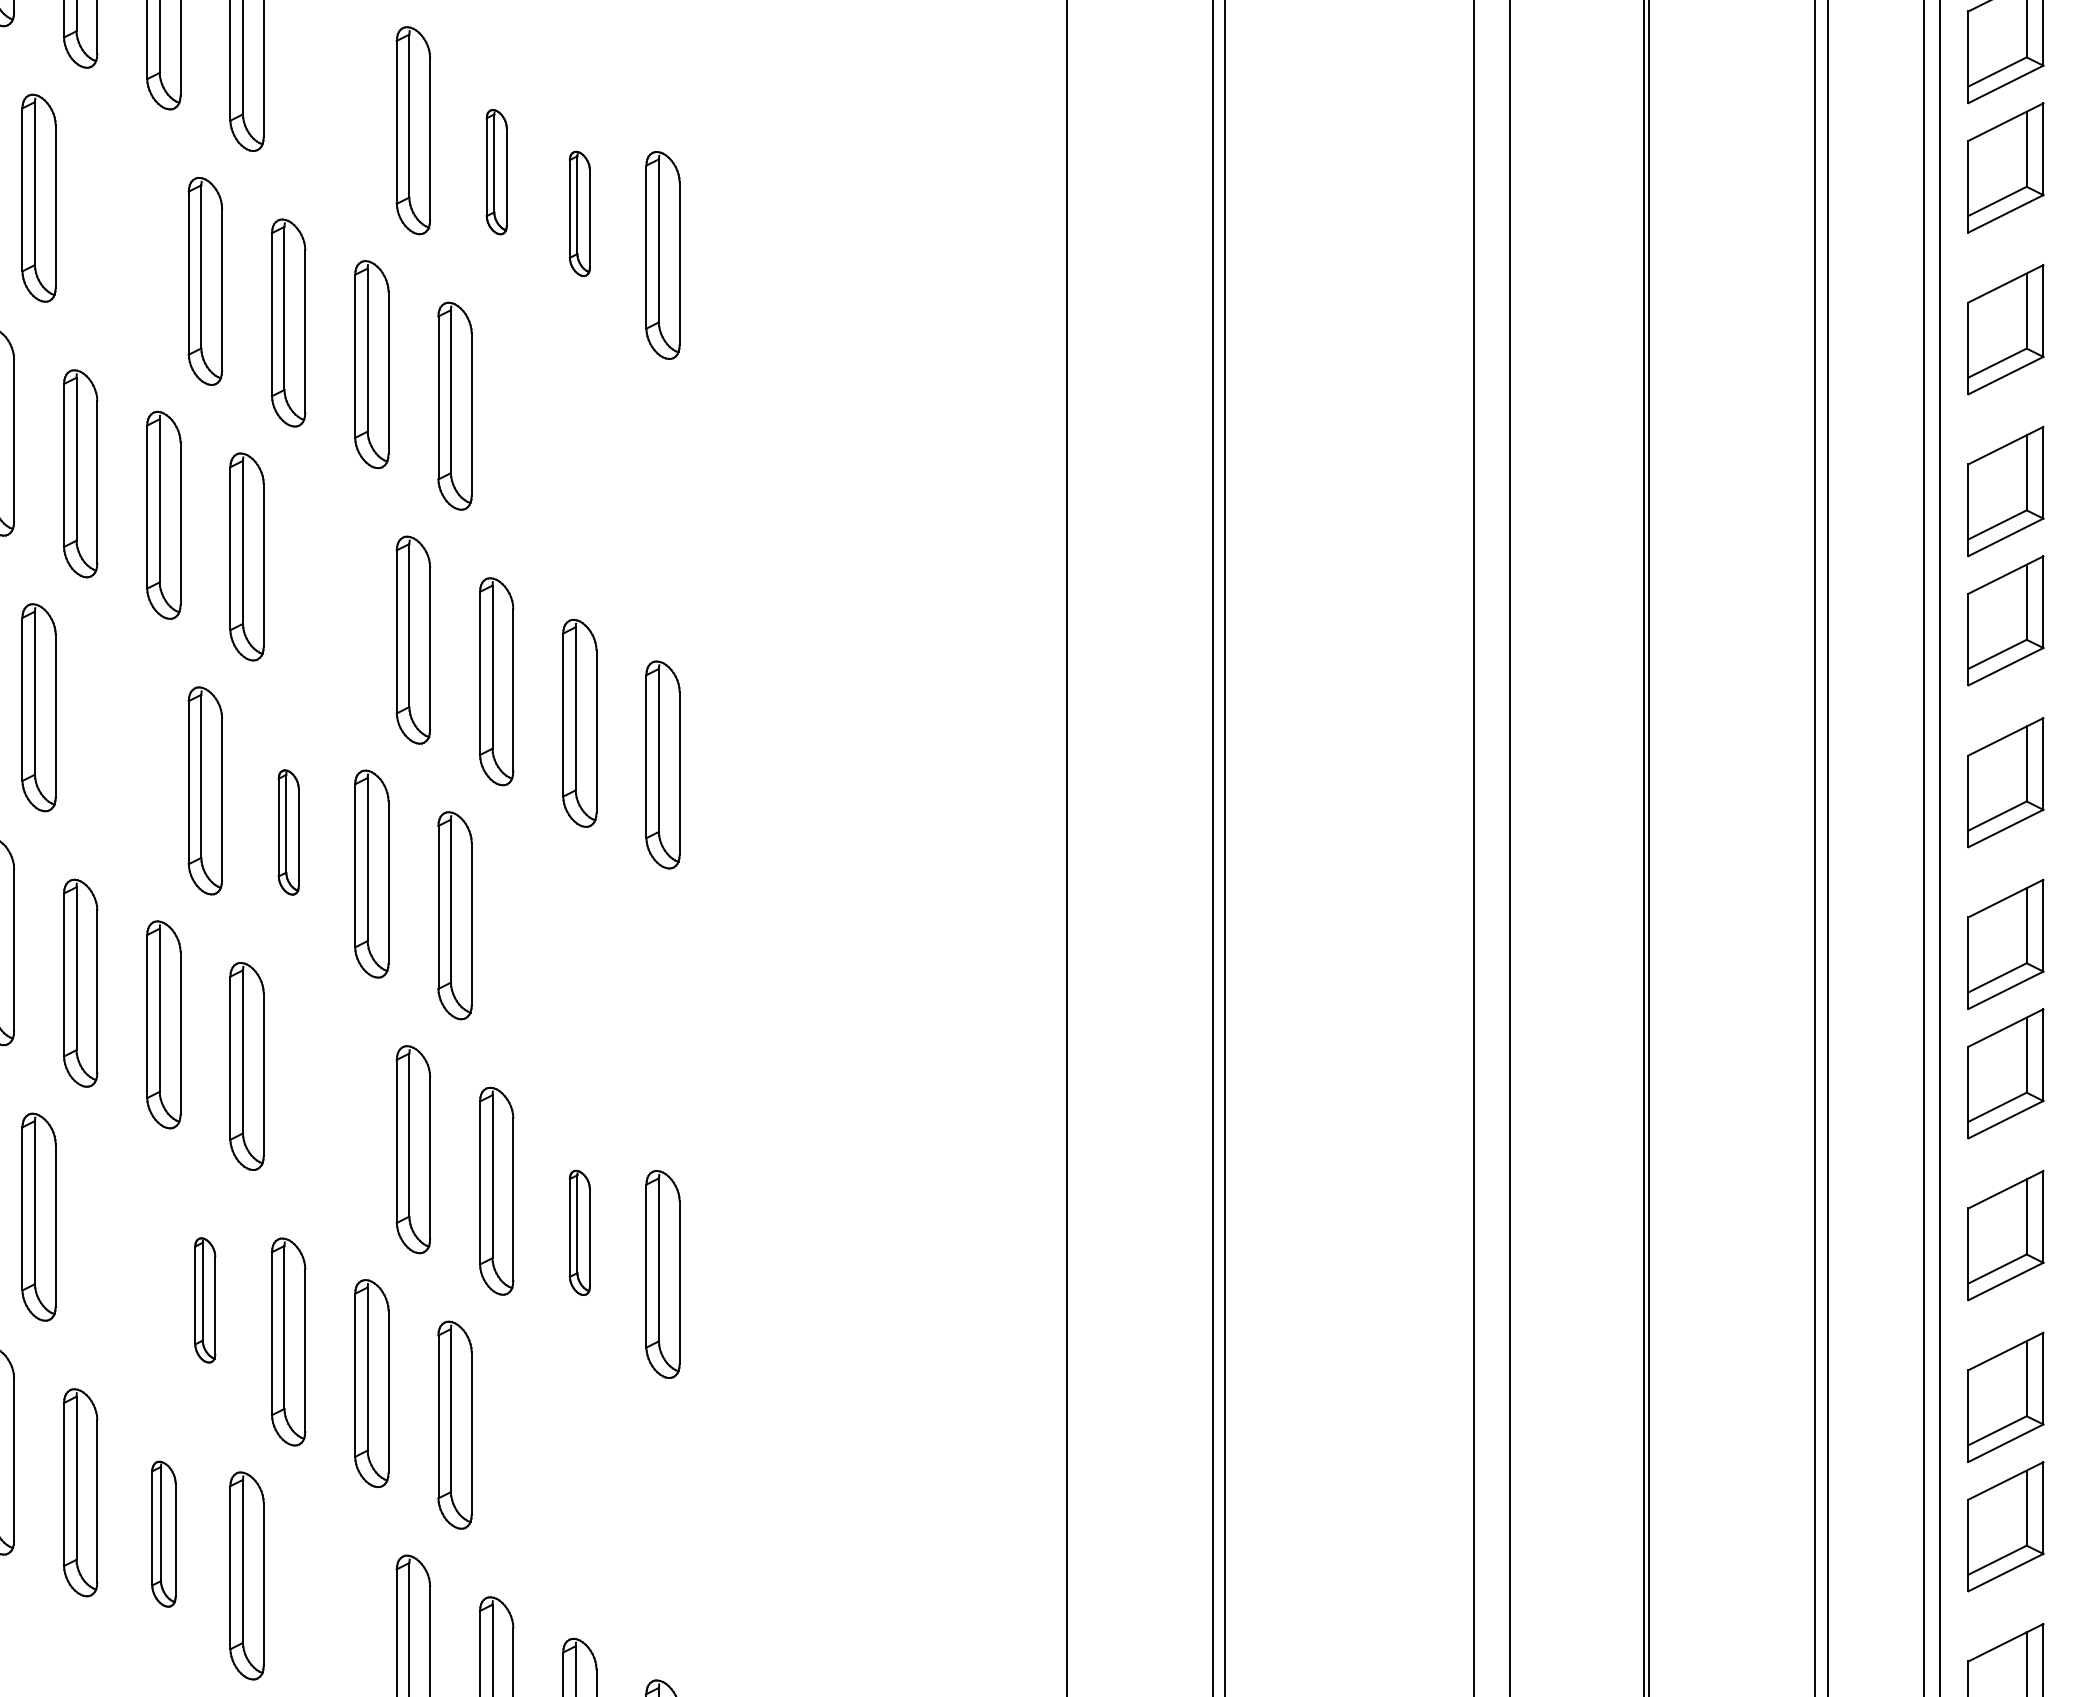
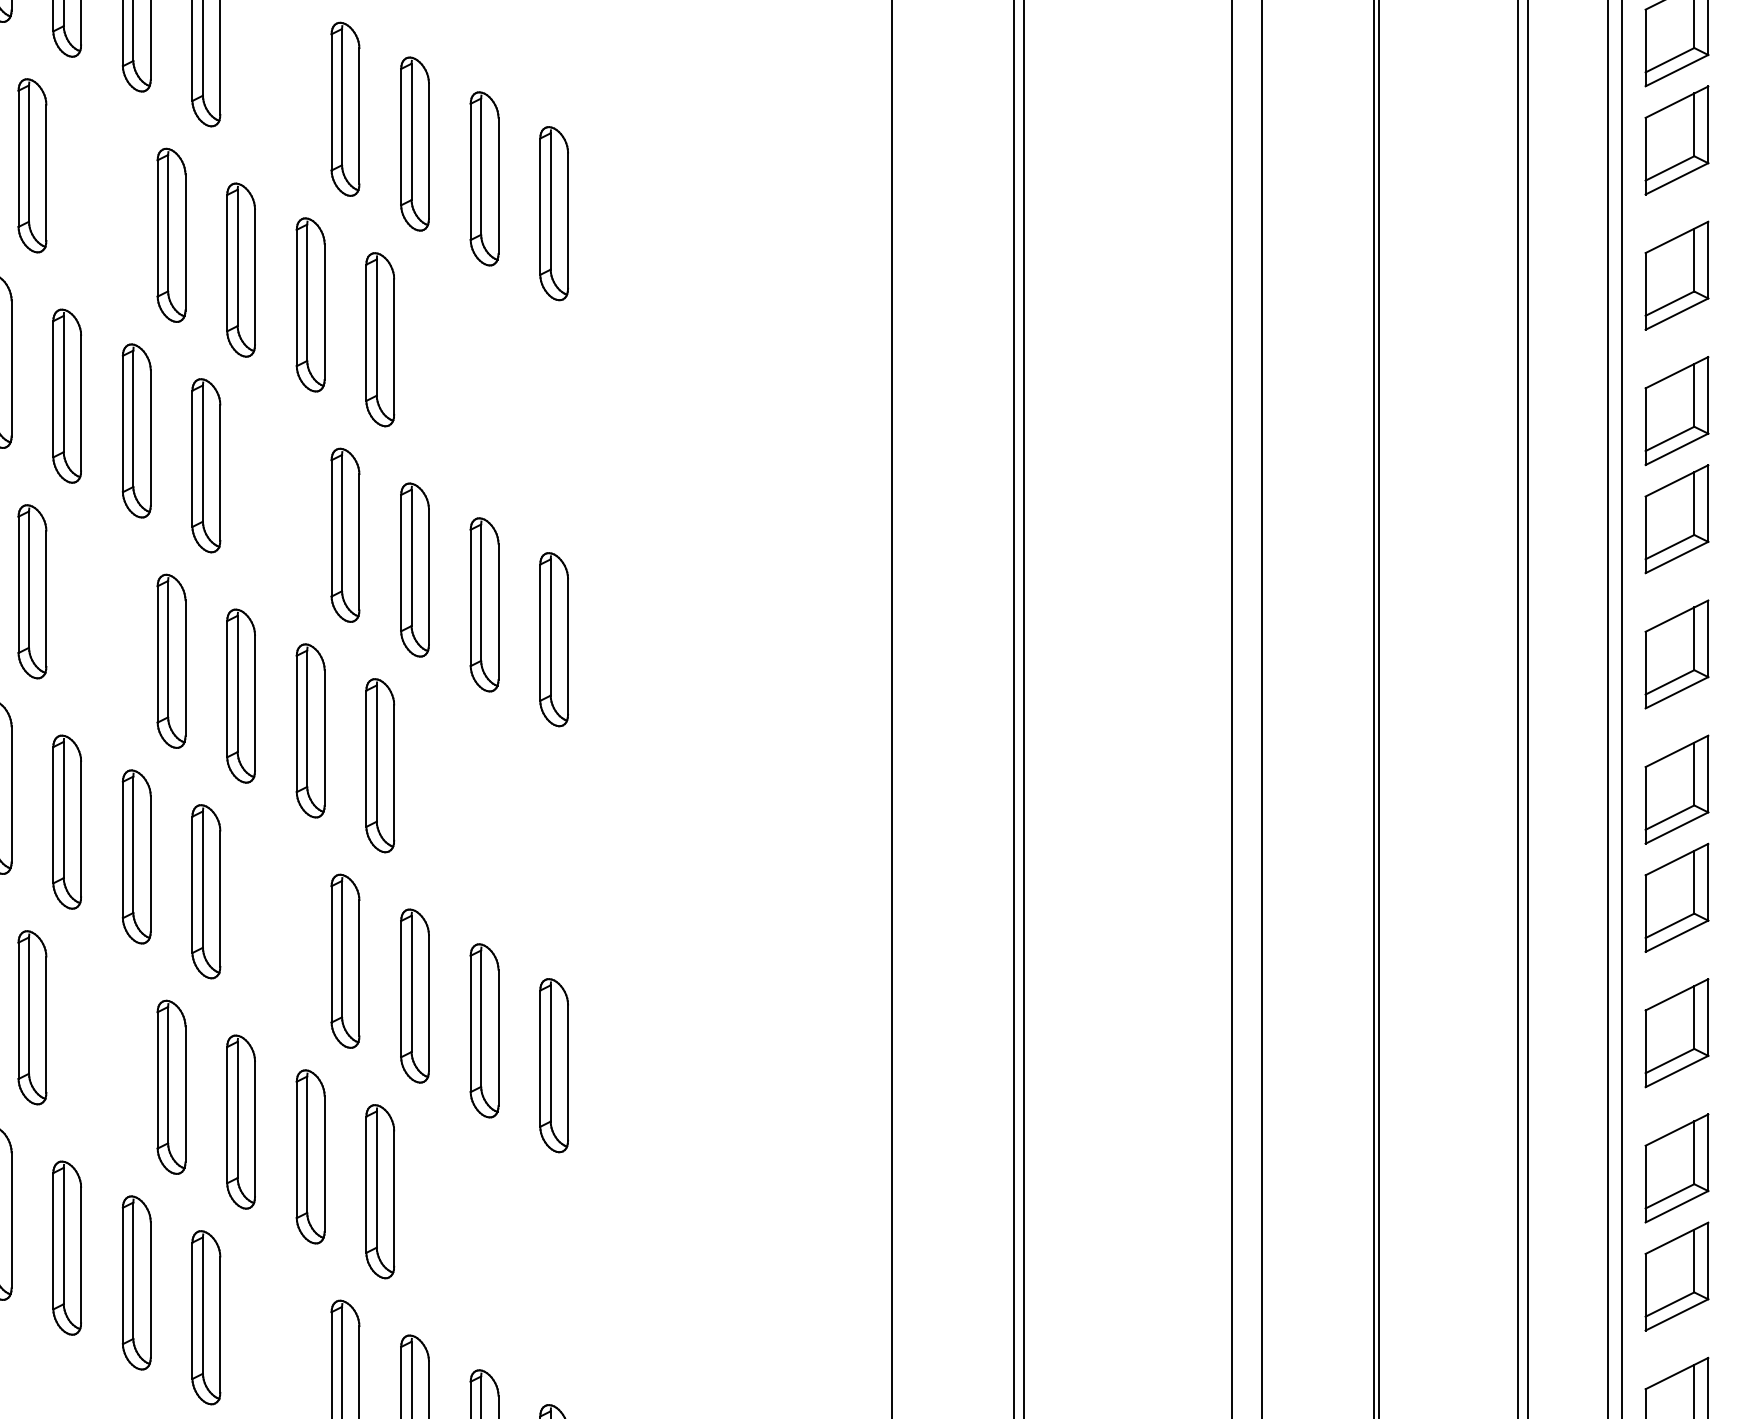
part: (496, 171) -> (414, 143), size x1.67
part: (579, 213) -> (484, 178), size x1.67
part: (288, 832) -> (241, 696), size x1.67
part: (579, 1232) -> (484, 1030), size x1.67
part: (204, 1300) -> (170, 1087), size x1.67
part: (163, 1533) -> (136, 1282), size x1.43

